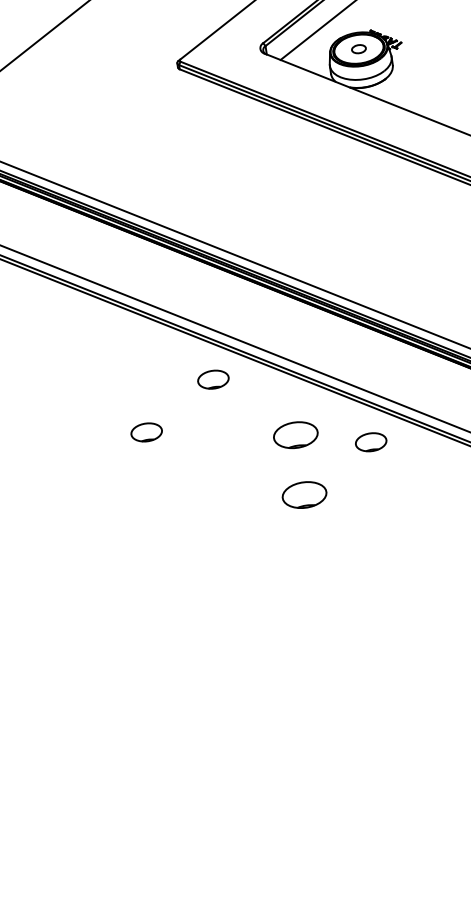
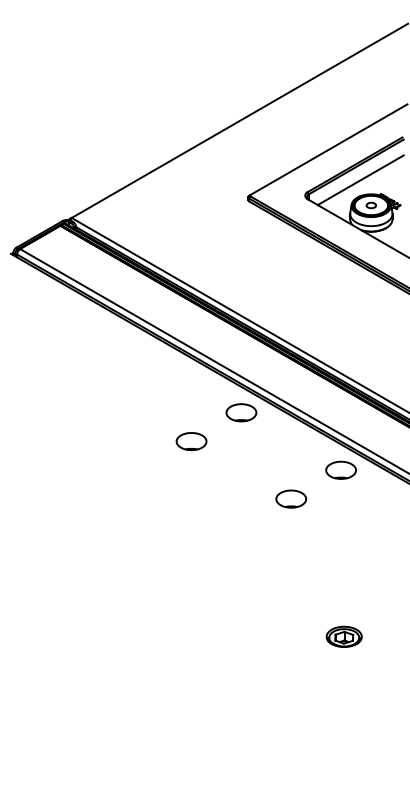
part: (213, 379) -> (241, 412), size x1.43
part: (146, 432) -> (191, 441), size x1.43
part: (296, 434) -> (291, 457), removed
part: (370, 441) -> (340, 469), size x1.43
part: (410, 684) -> (343, 636), added

